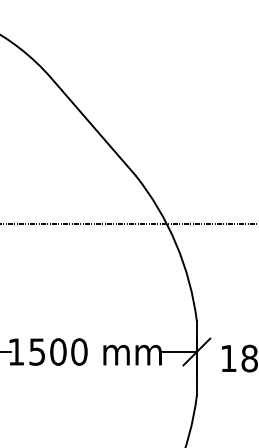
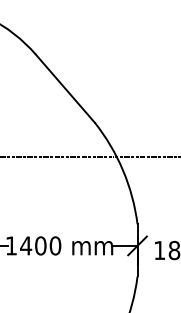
text: (37, 351) -> (26, 245), 1500 -> 1400

